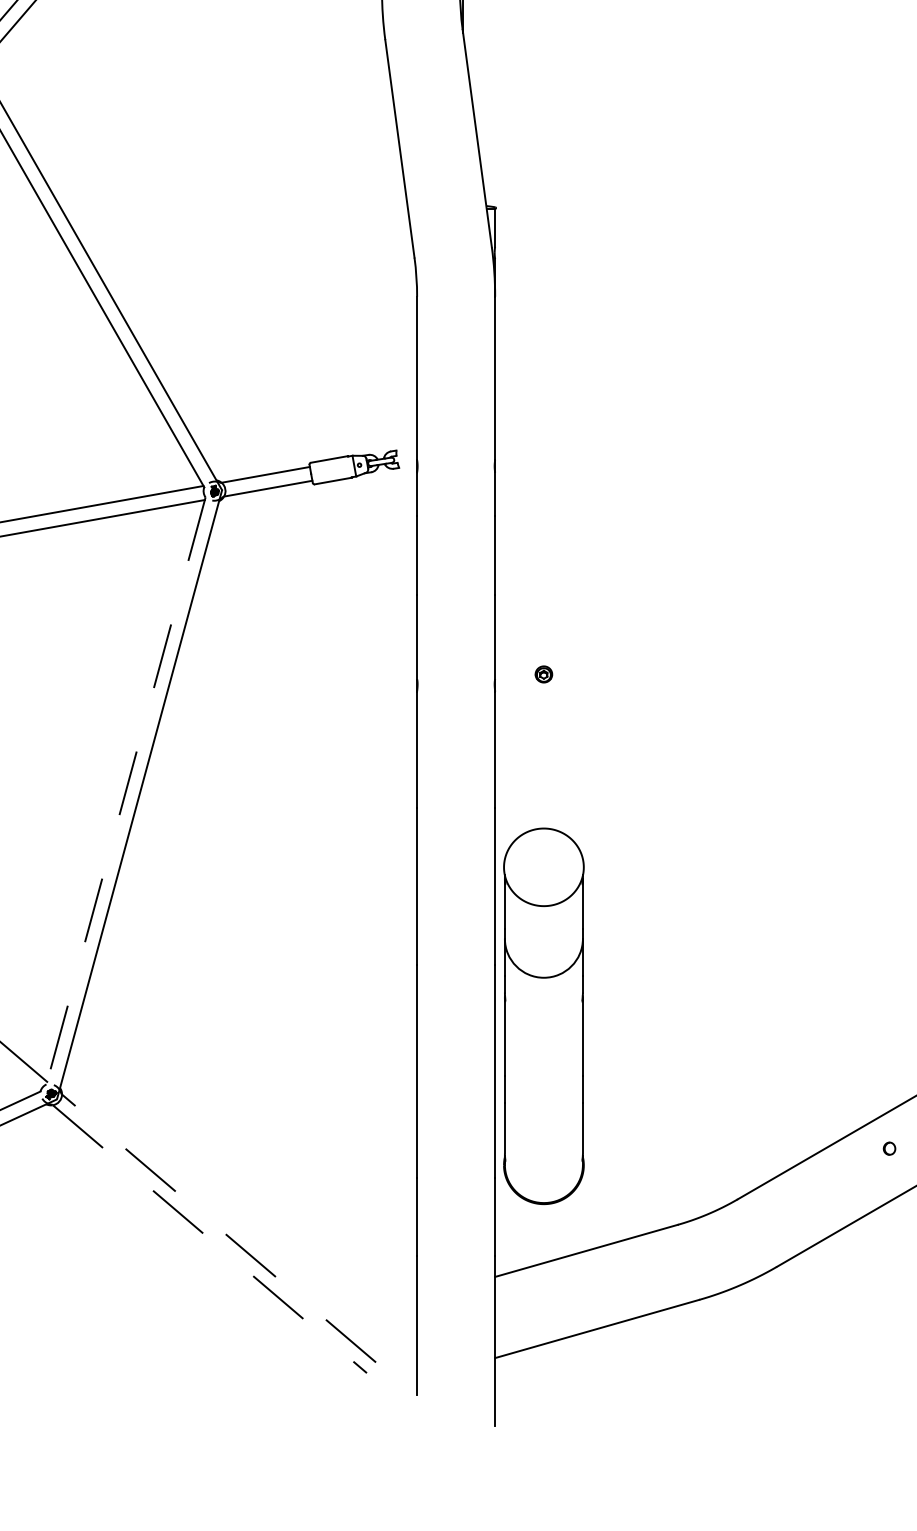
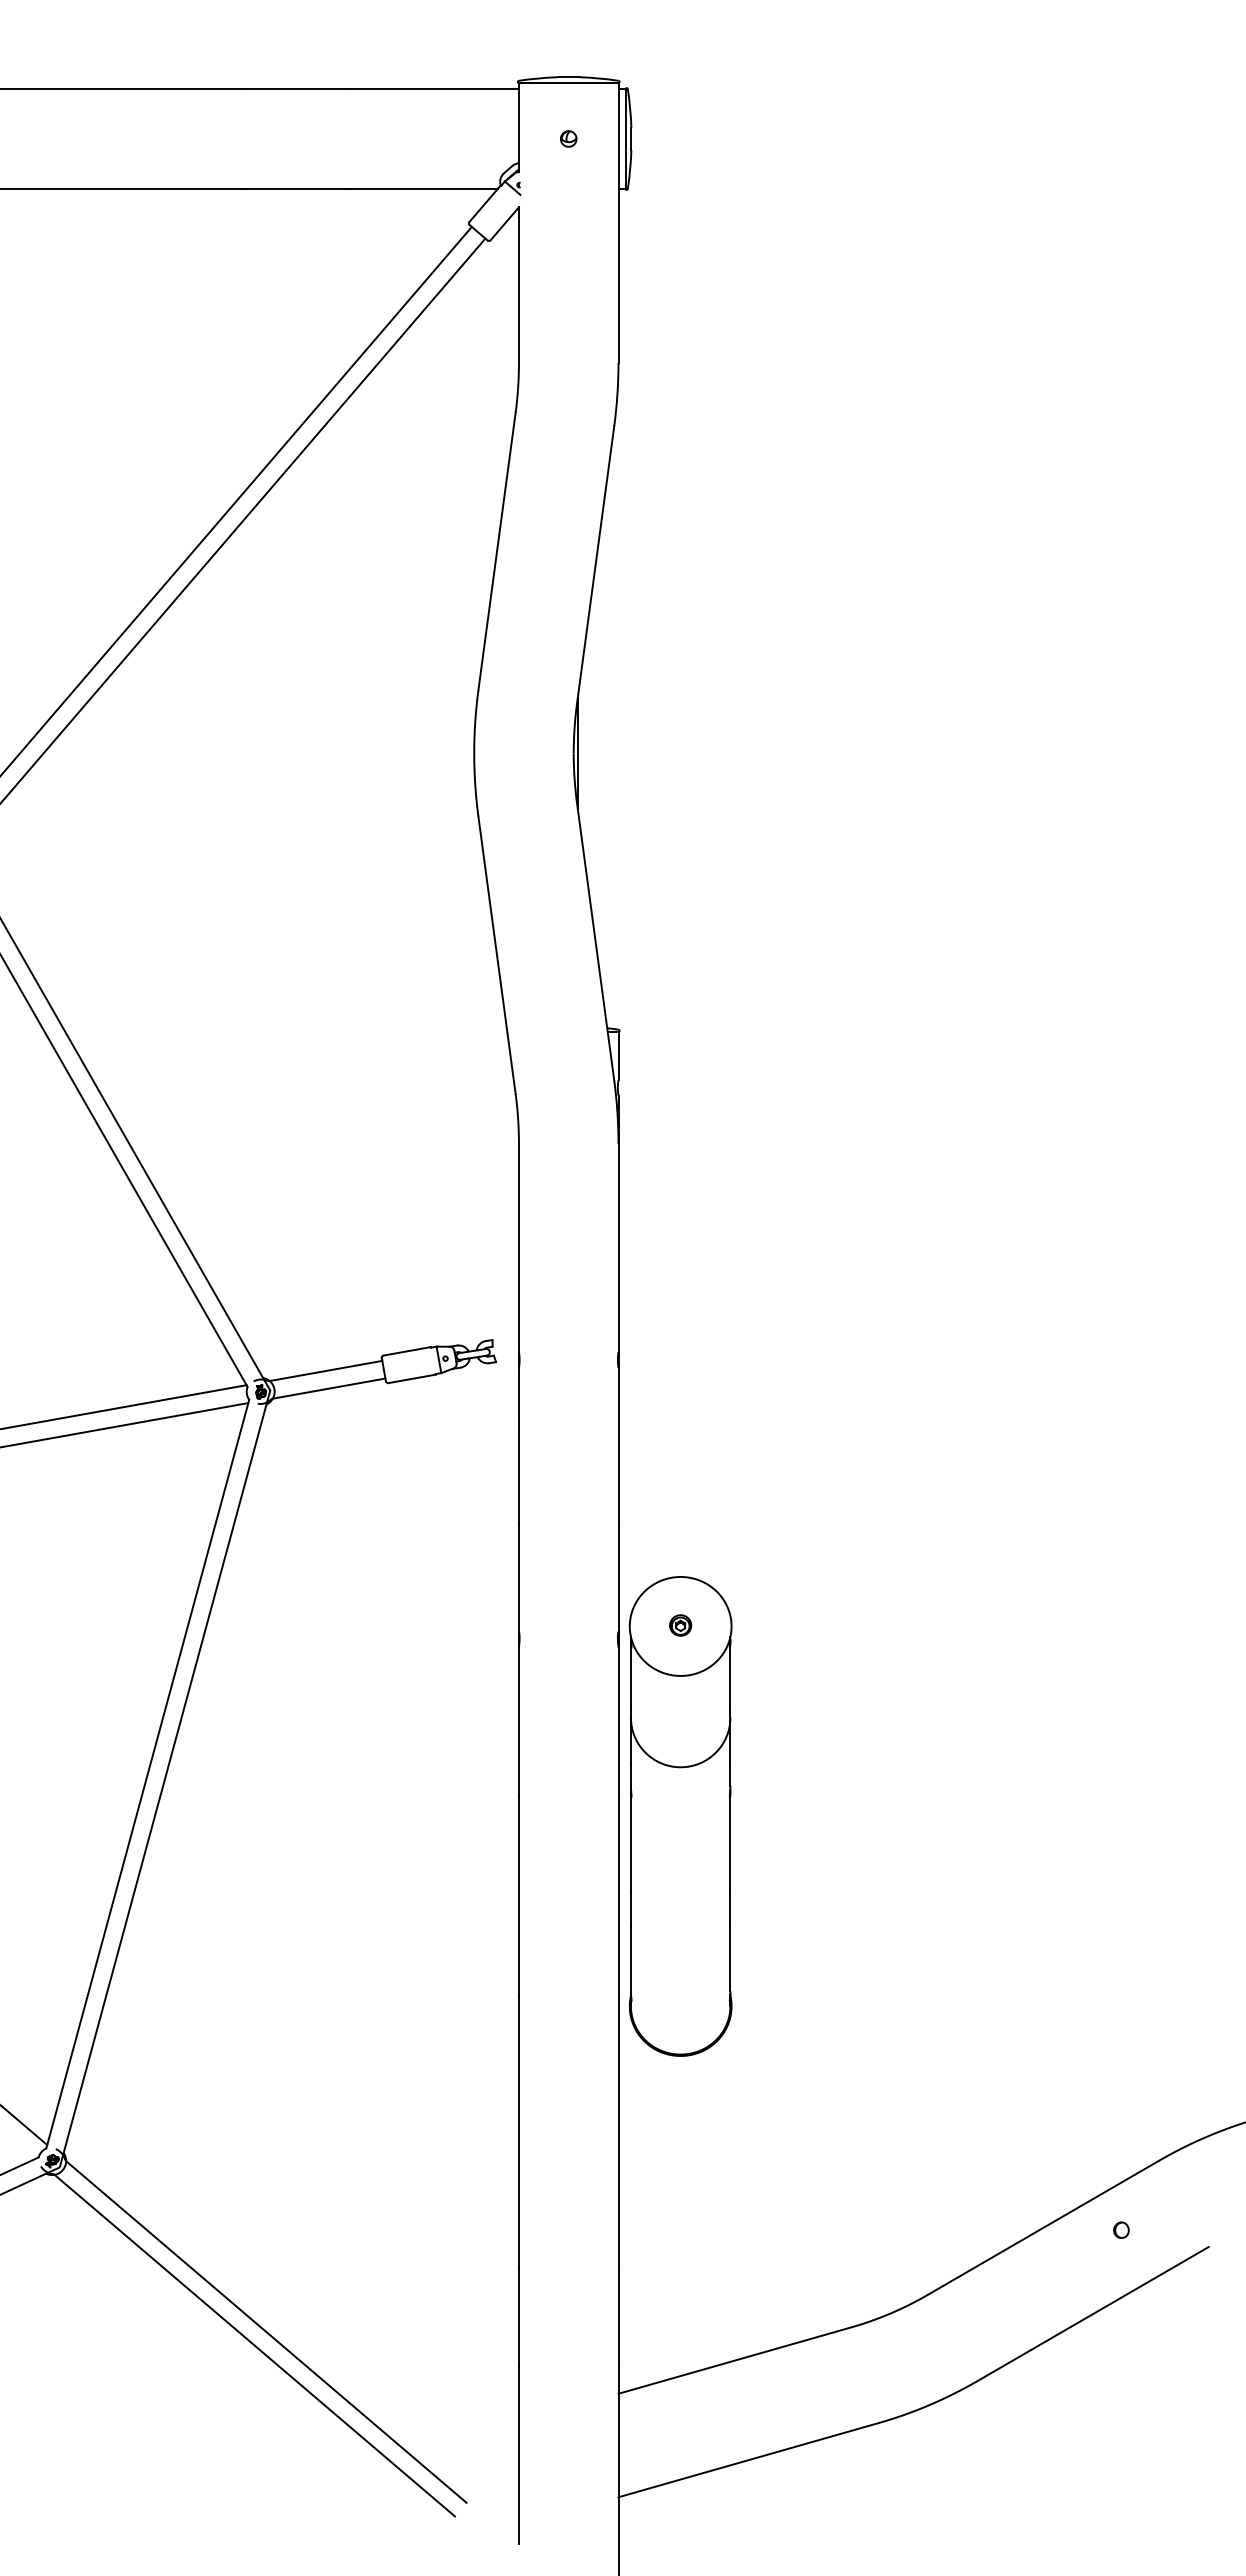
line: (125, 791) -> (147, 1774), dashed -> solid
part: (543, 1016) -> (680, 1816), moved
line: (219, 1228) -> (266, 2331), dashed -> solid
line: (210, 1239) -> (255, 2345), dashed -> solid

